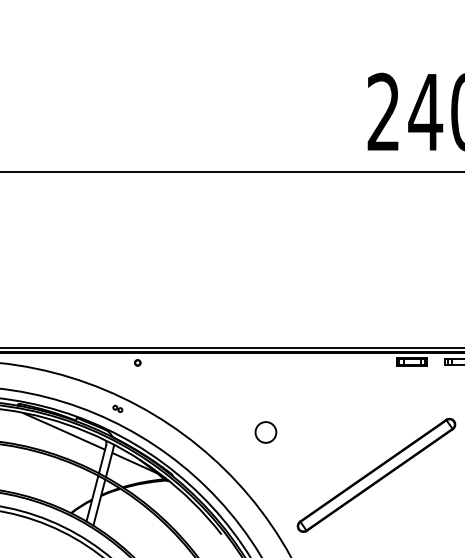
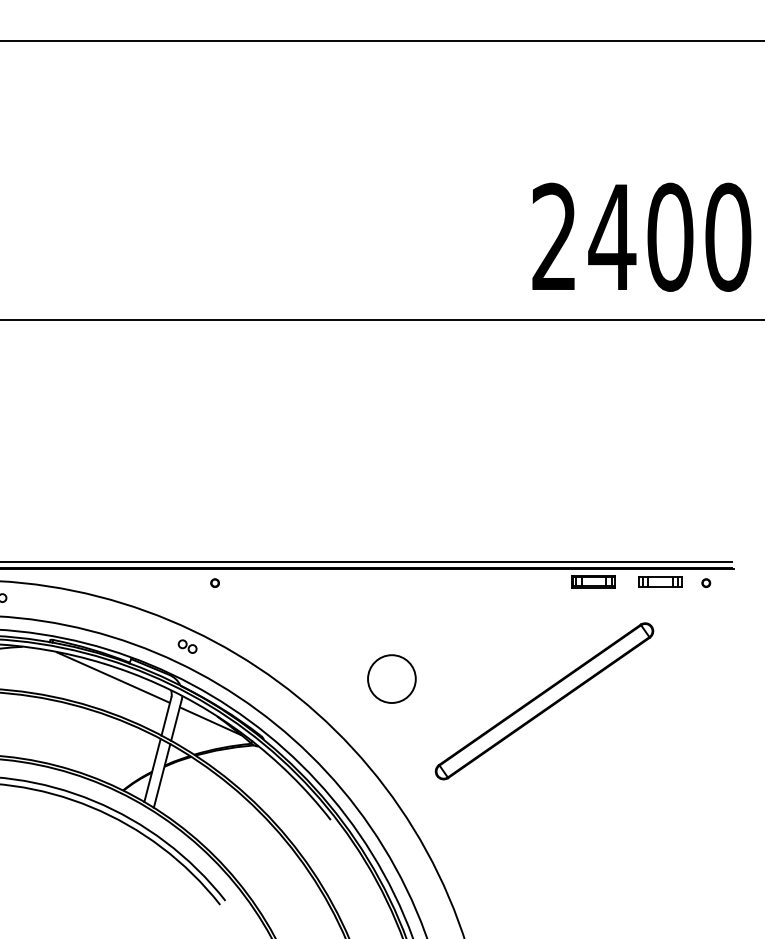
part: (117, 408) -> (187, 646), size x1.43
circle: (265, 432) -> (391, 678), size x1.67
part: (376, 475) -> (544, 701), moved

